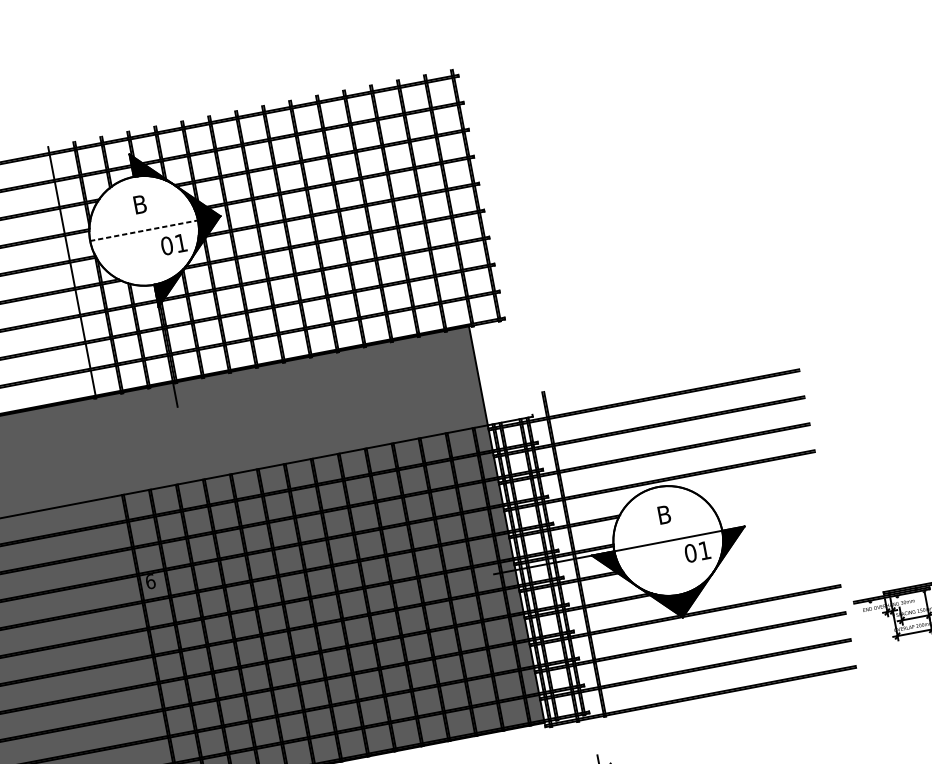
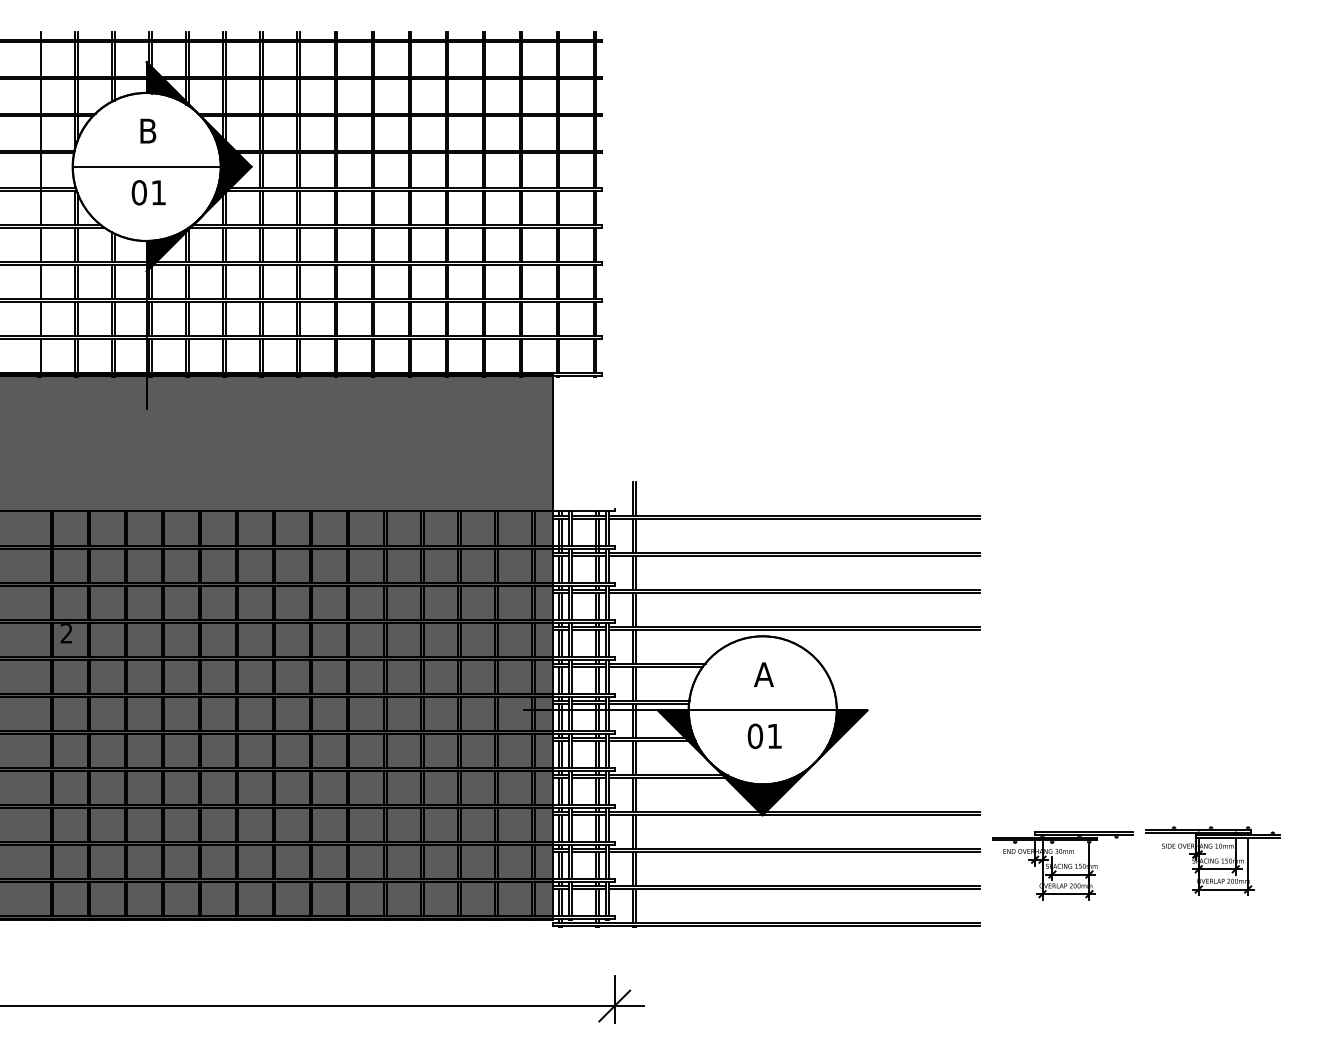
line: (144, 230) -> (147, 166), dashed -> solid
text: (173, 244) -> (148, 192), moved
text: (663, 514) -> (763, 674), B -> A
text: (697, 552) -> (764, 736), moved
text: (150, 581) -> (66, 633), 6 -> 2

